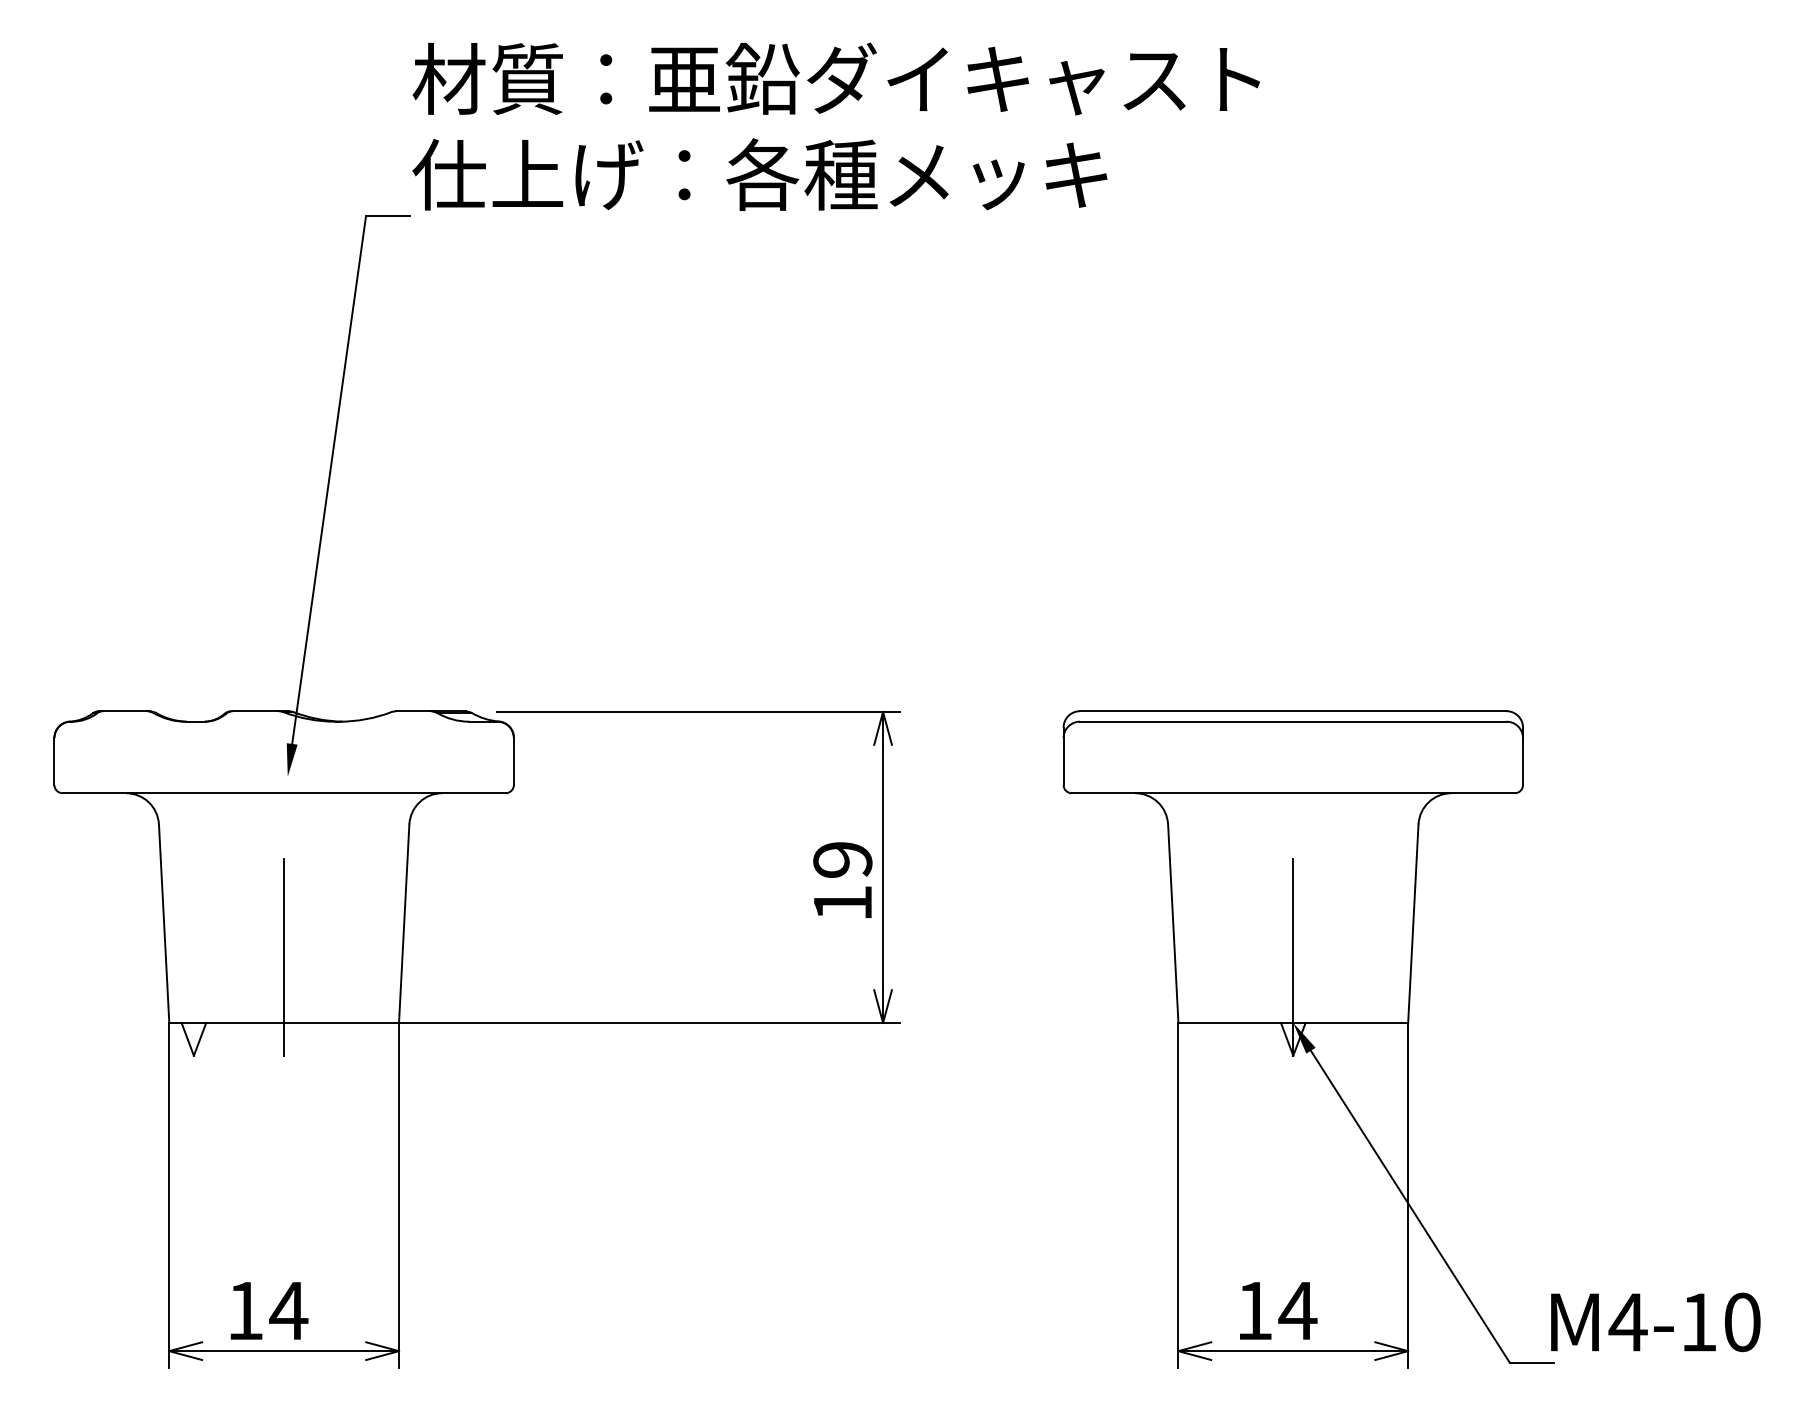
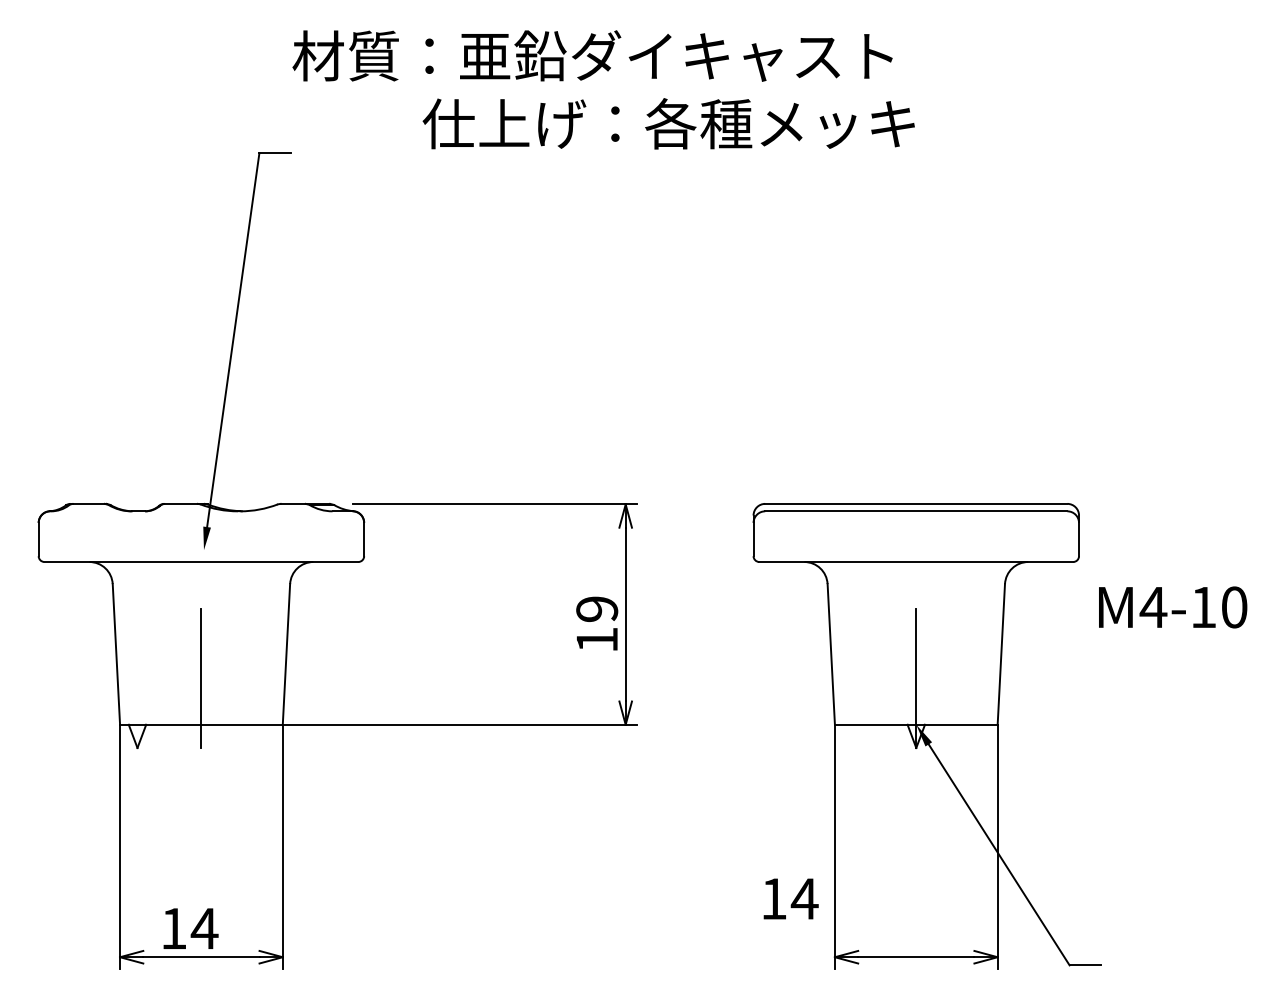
text: (759, 174) -> (668, 123), moved
text: (1278, 1310) -> (791, 898), moved
text: (1655, 1322) -> (1172, 607), moved

